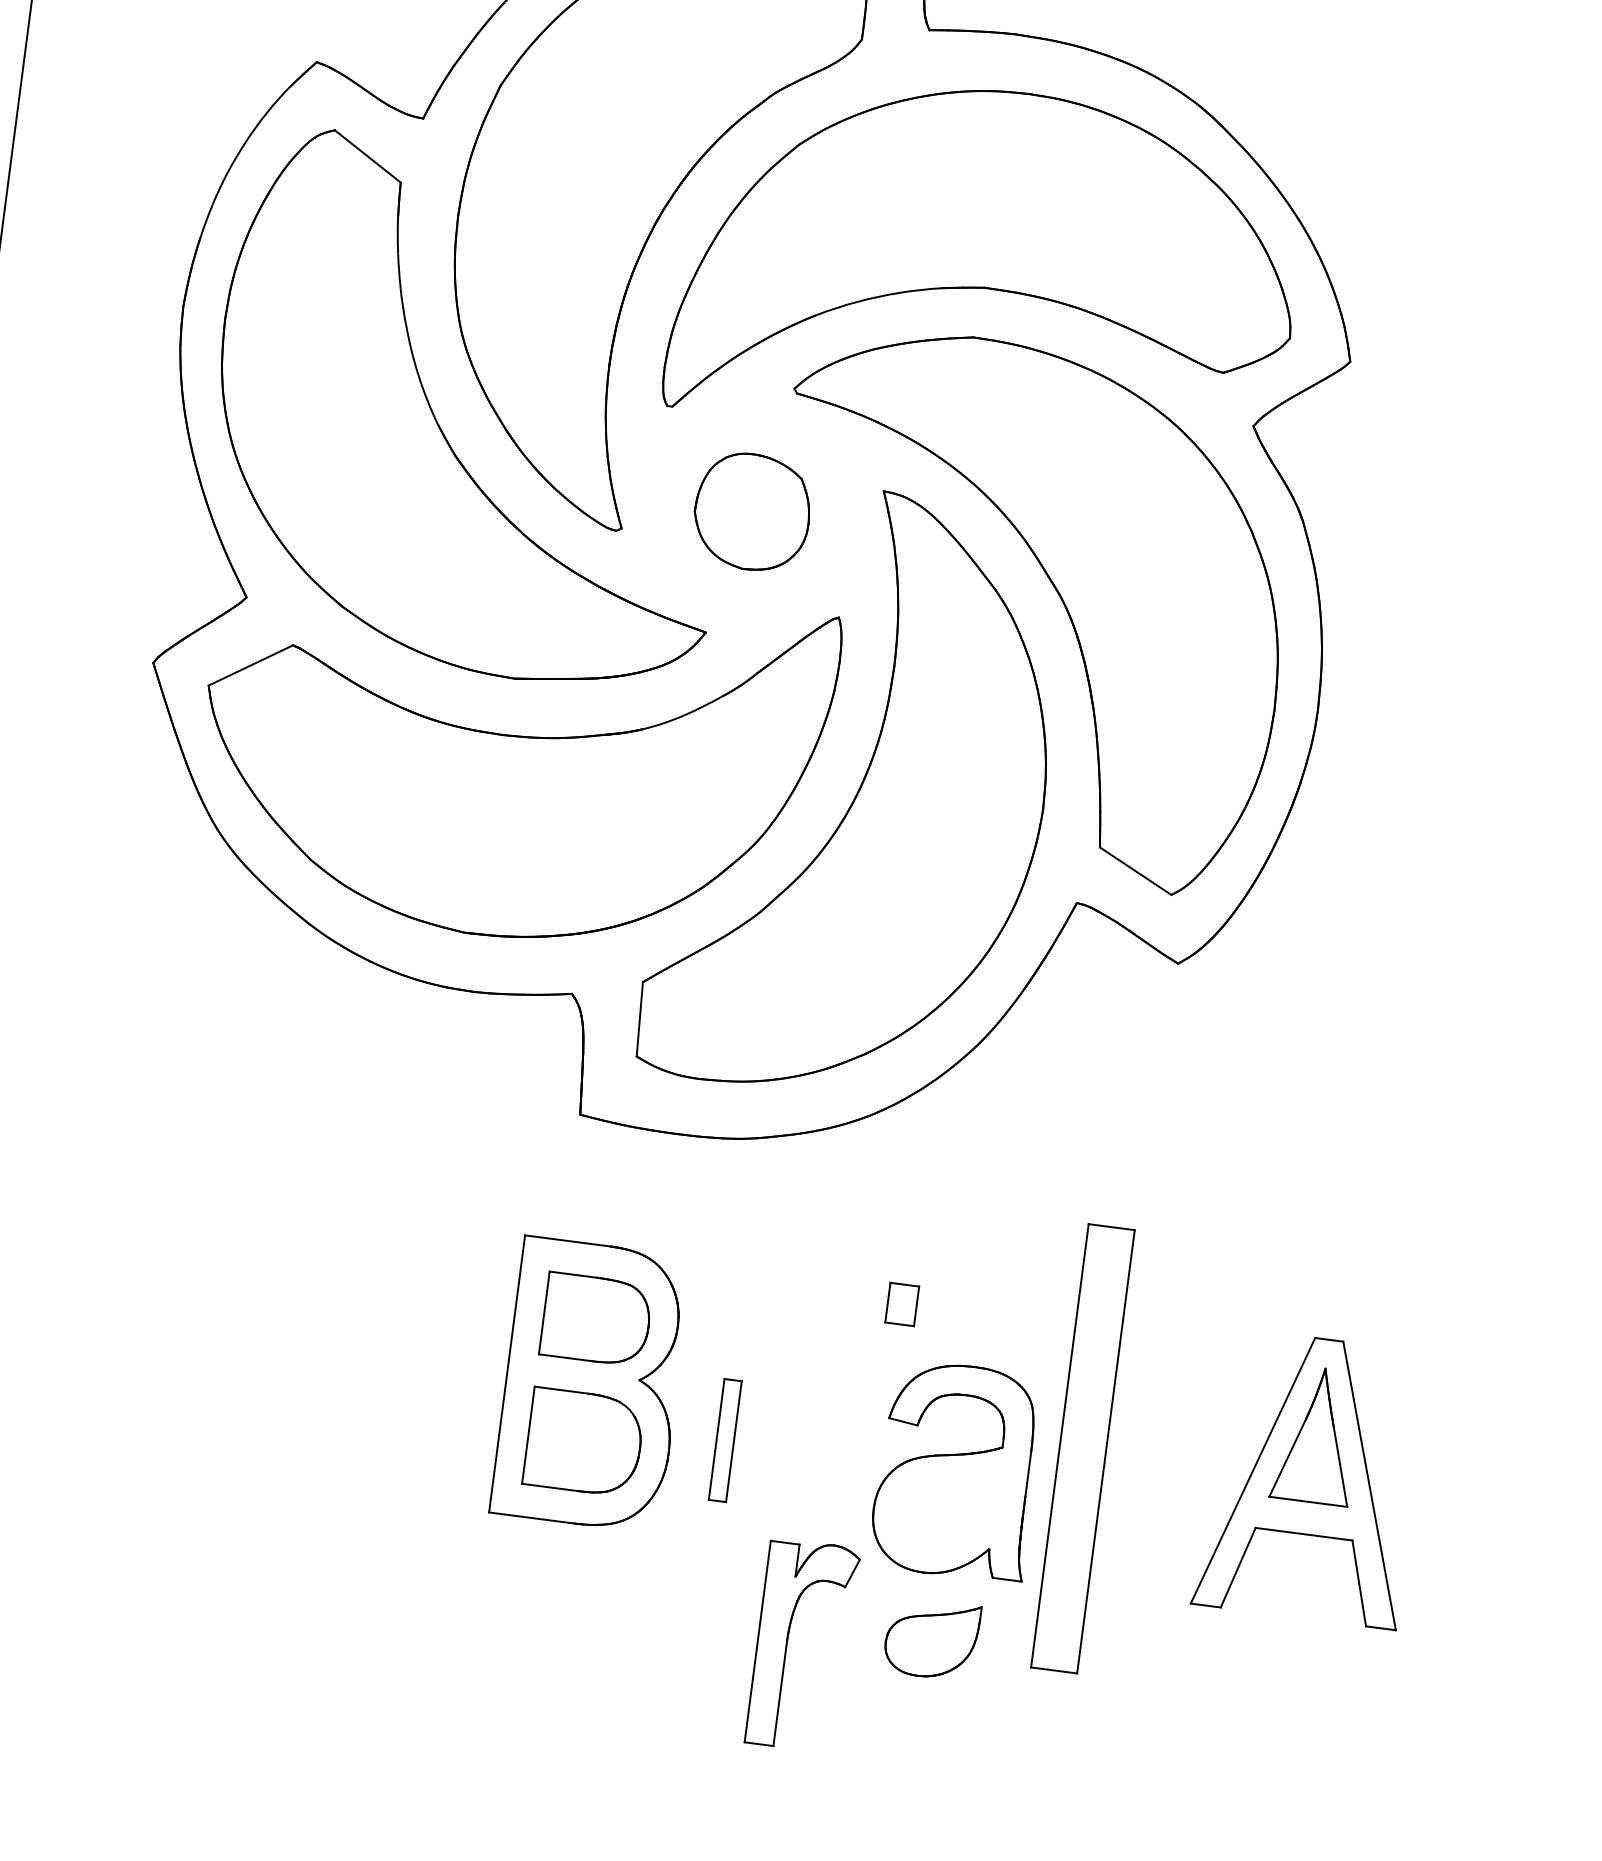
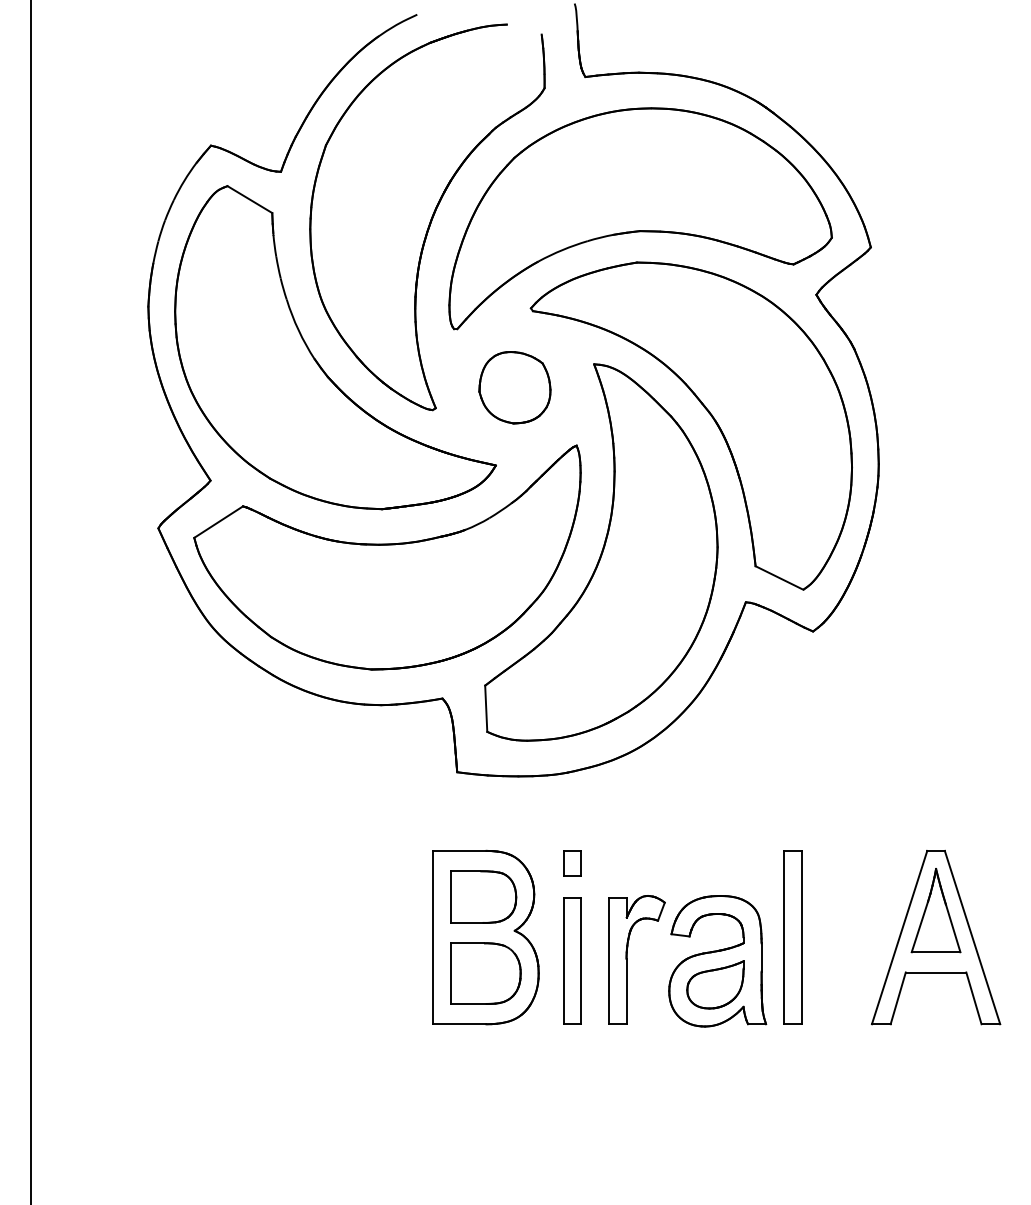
part: (902, 1304) -> (572, 863), moved
part: (725, 1439) -> (572, 960), size x1.67
part: (1081, 1448) -> (792, 937), size x0.62
part: (931, 1638) -> (715, 984), moved
part: (788, 1642) -> (627, 959), moved

